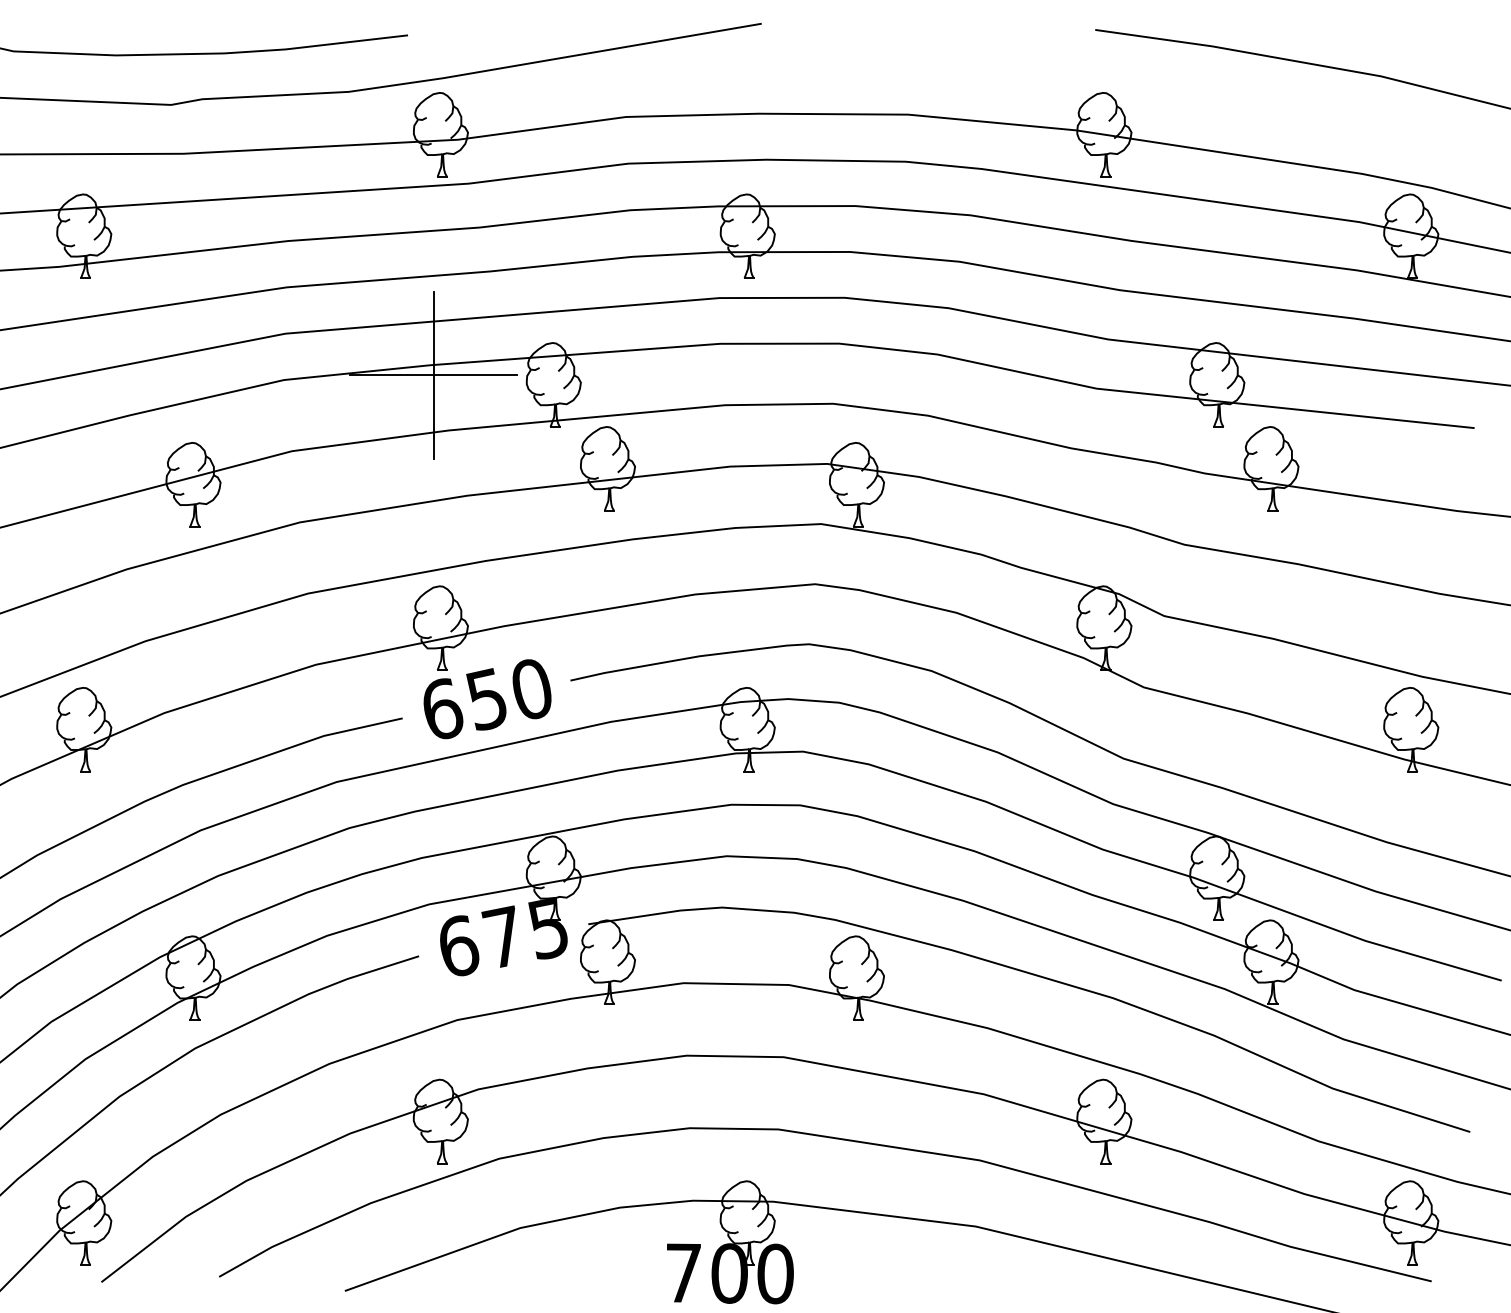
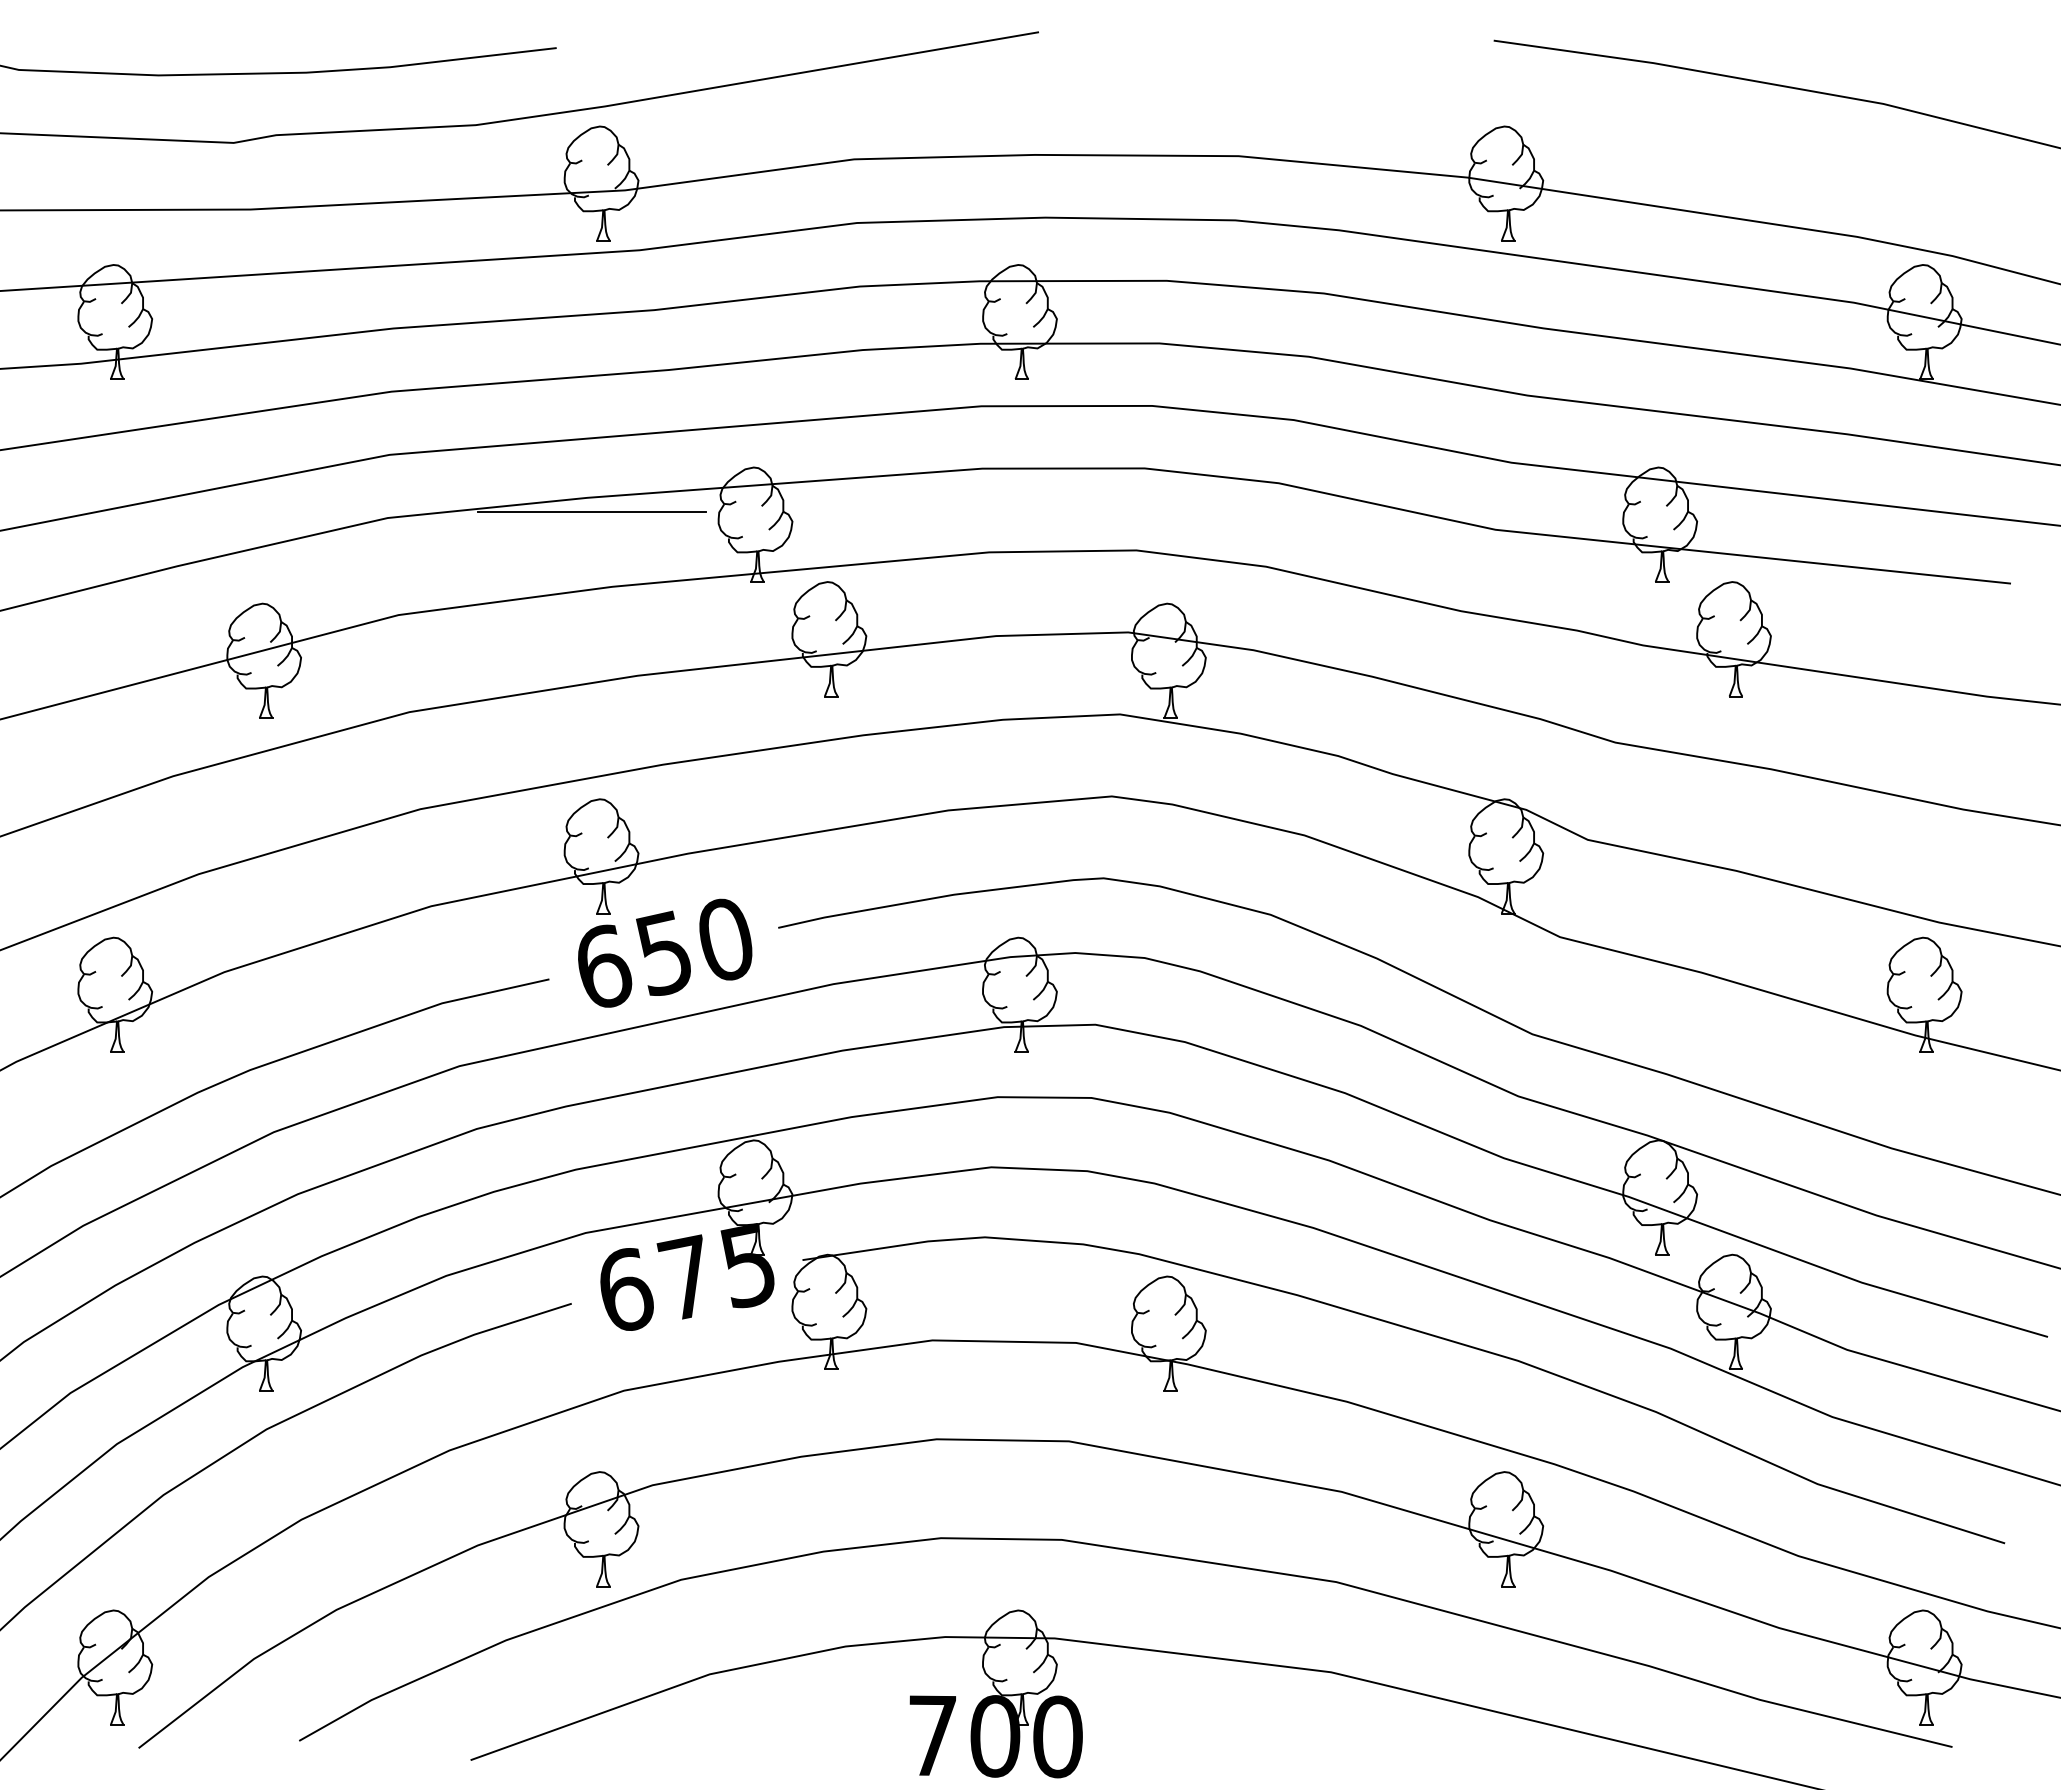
line: (433, 375) -> (591, 511), removed

